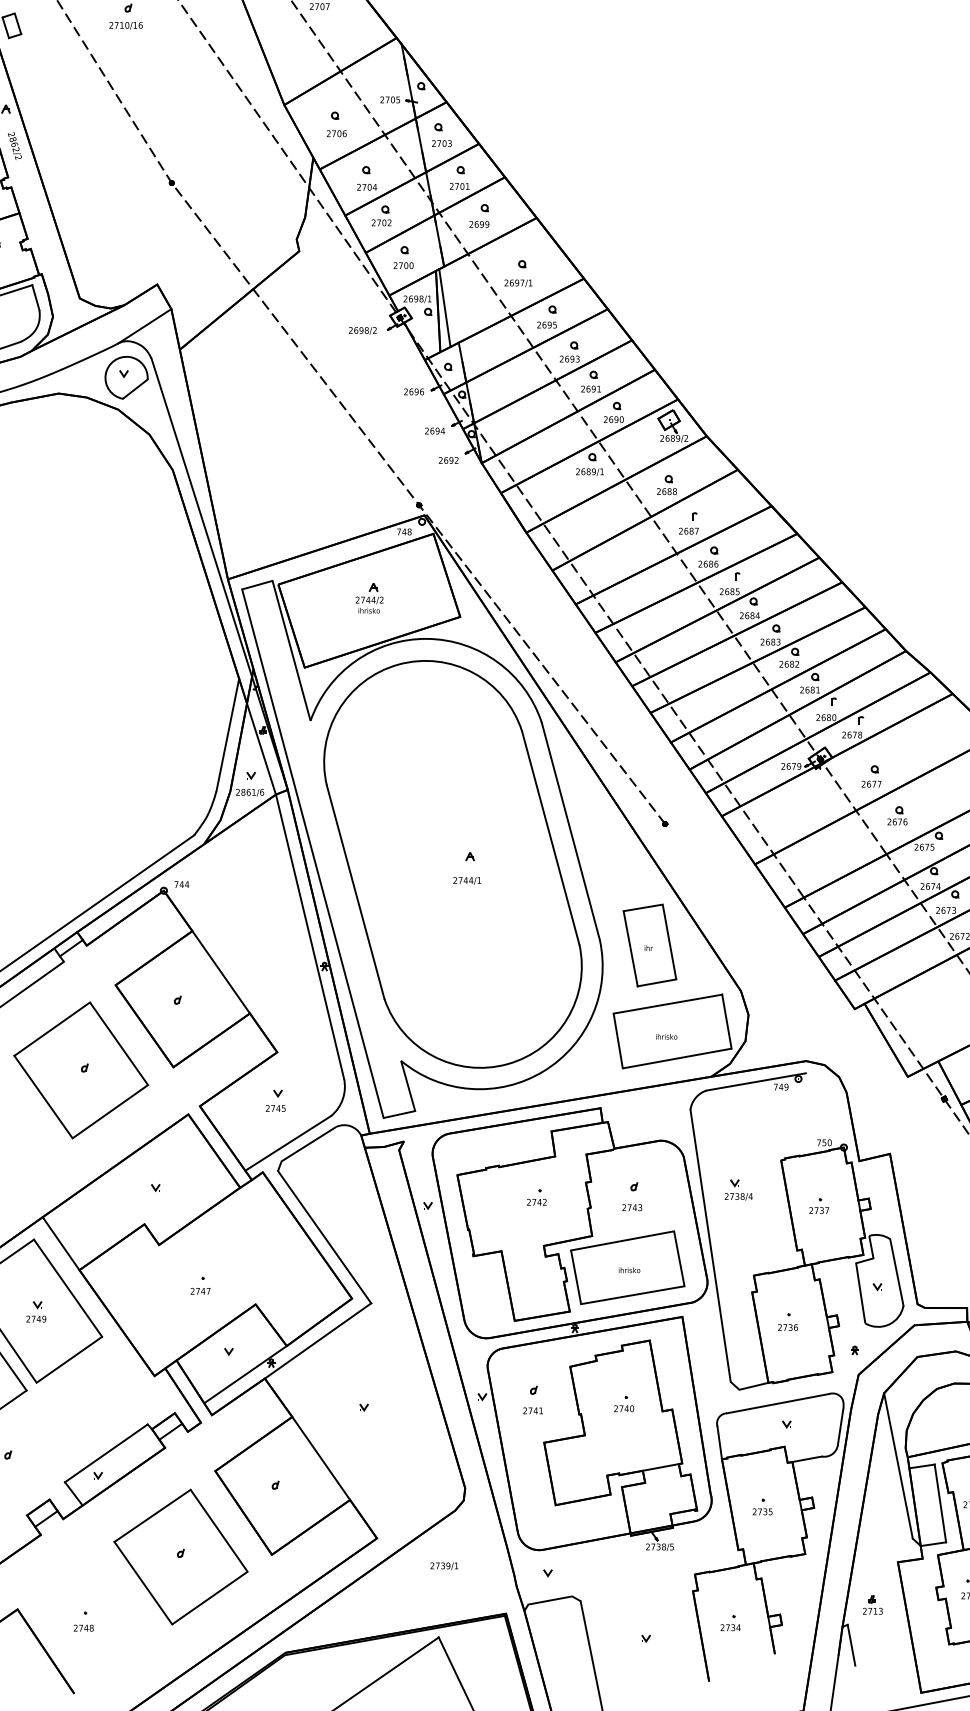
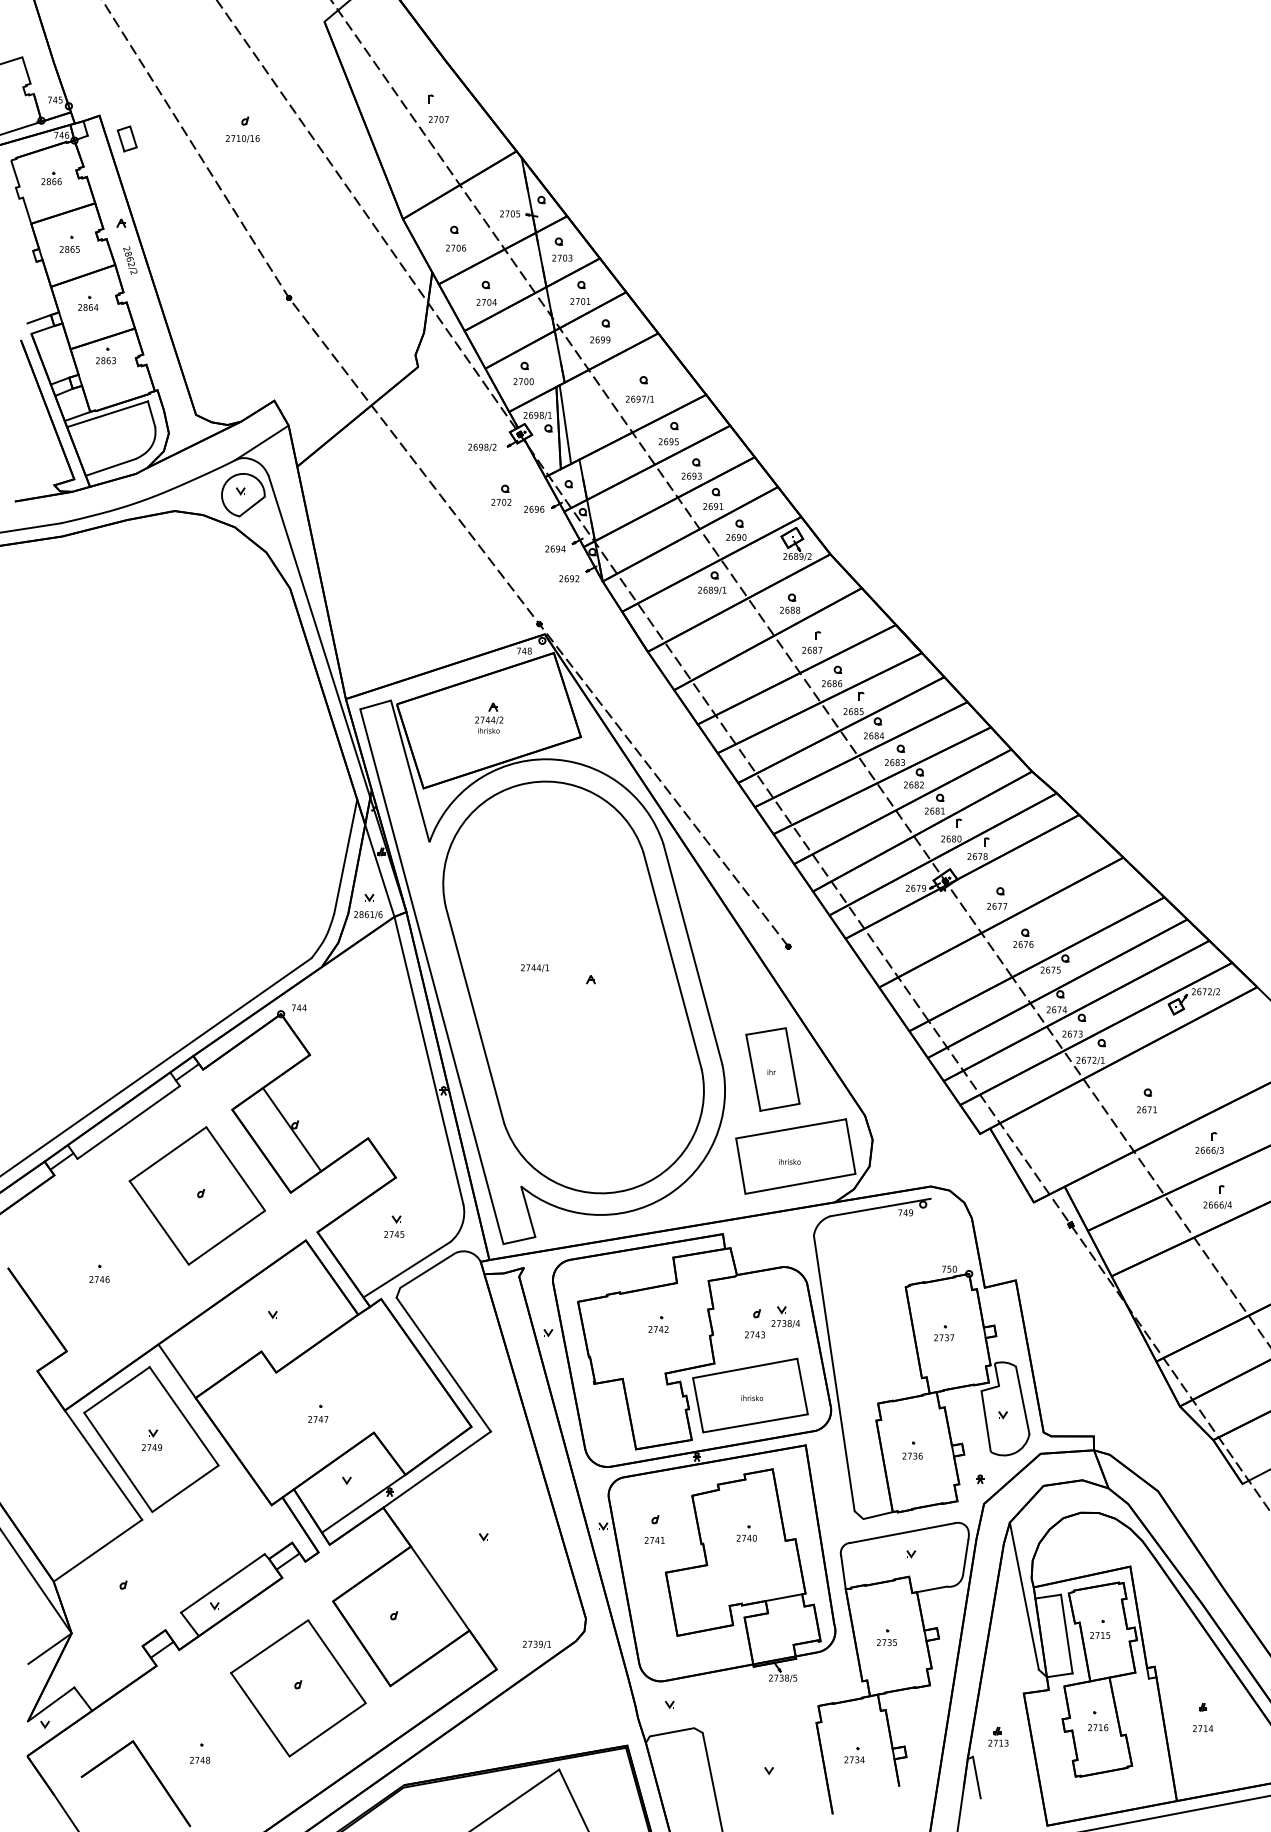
part: (381, 215) -> (501, 494), moved
text: (466, 880) -> (534, 967), moved
line: (220, 972) -> (291, 1129), moved
part: (738, 1189) -> (785, 1316), moved
text: (443, 1566) -> (536, 1644), moved

